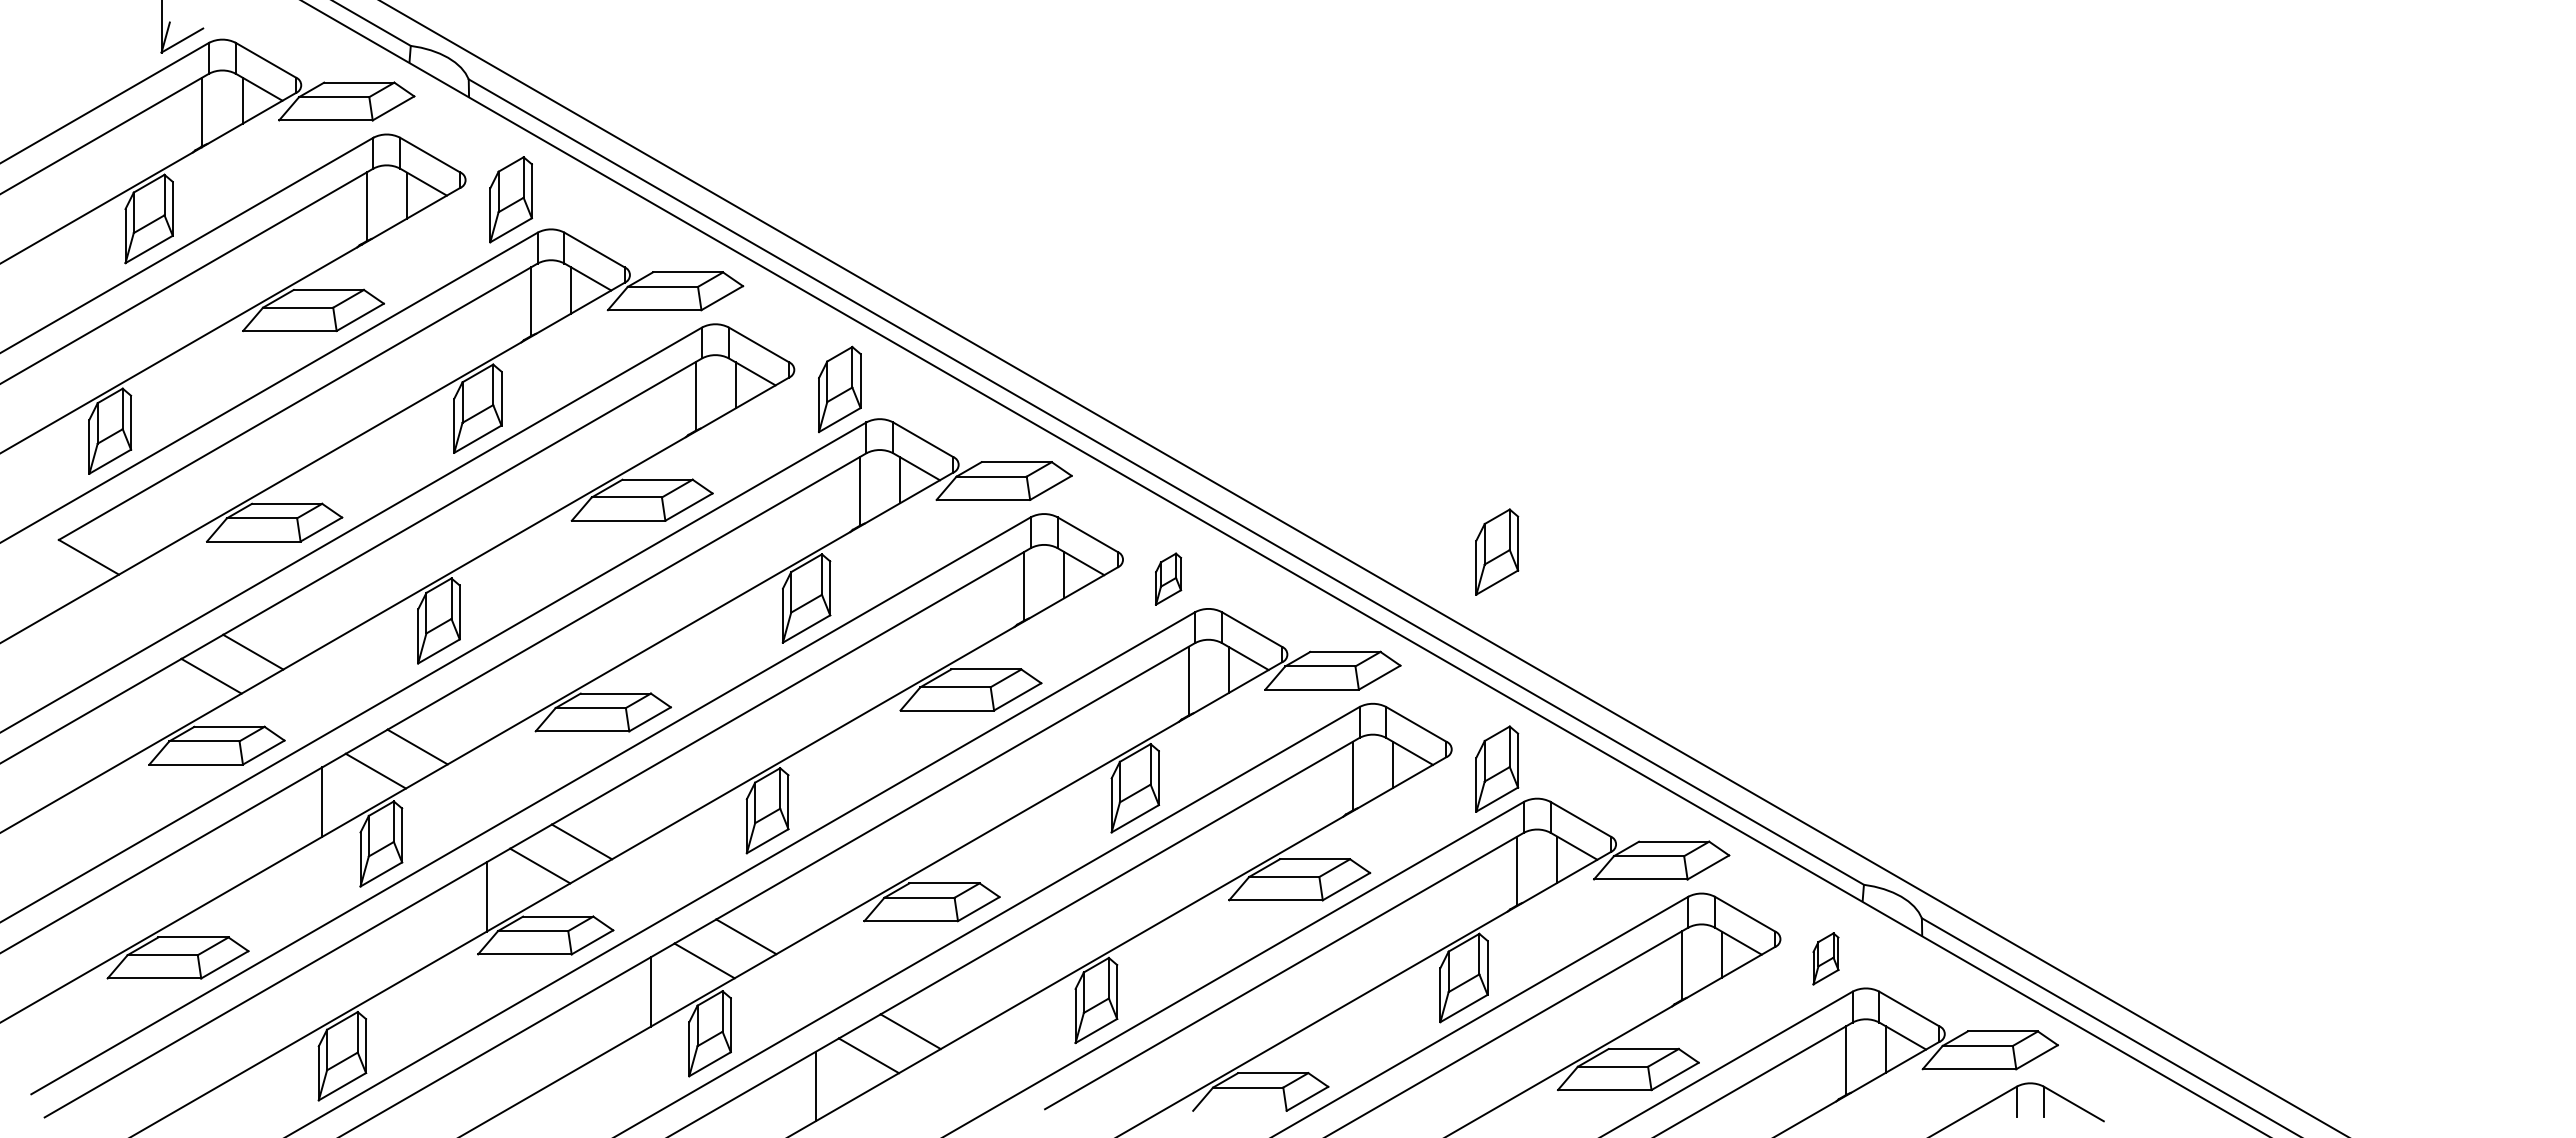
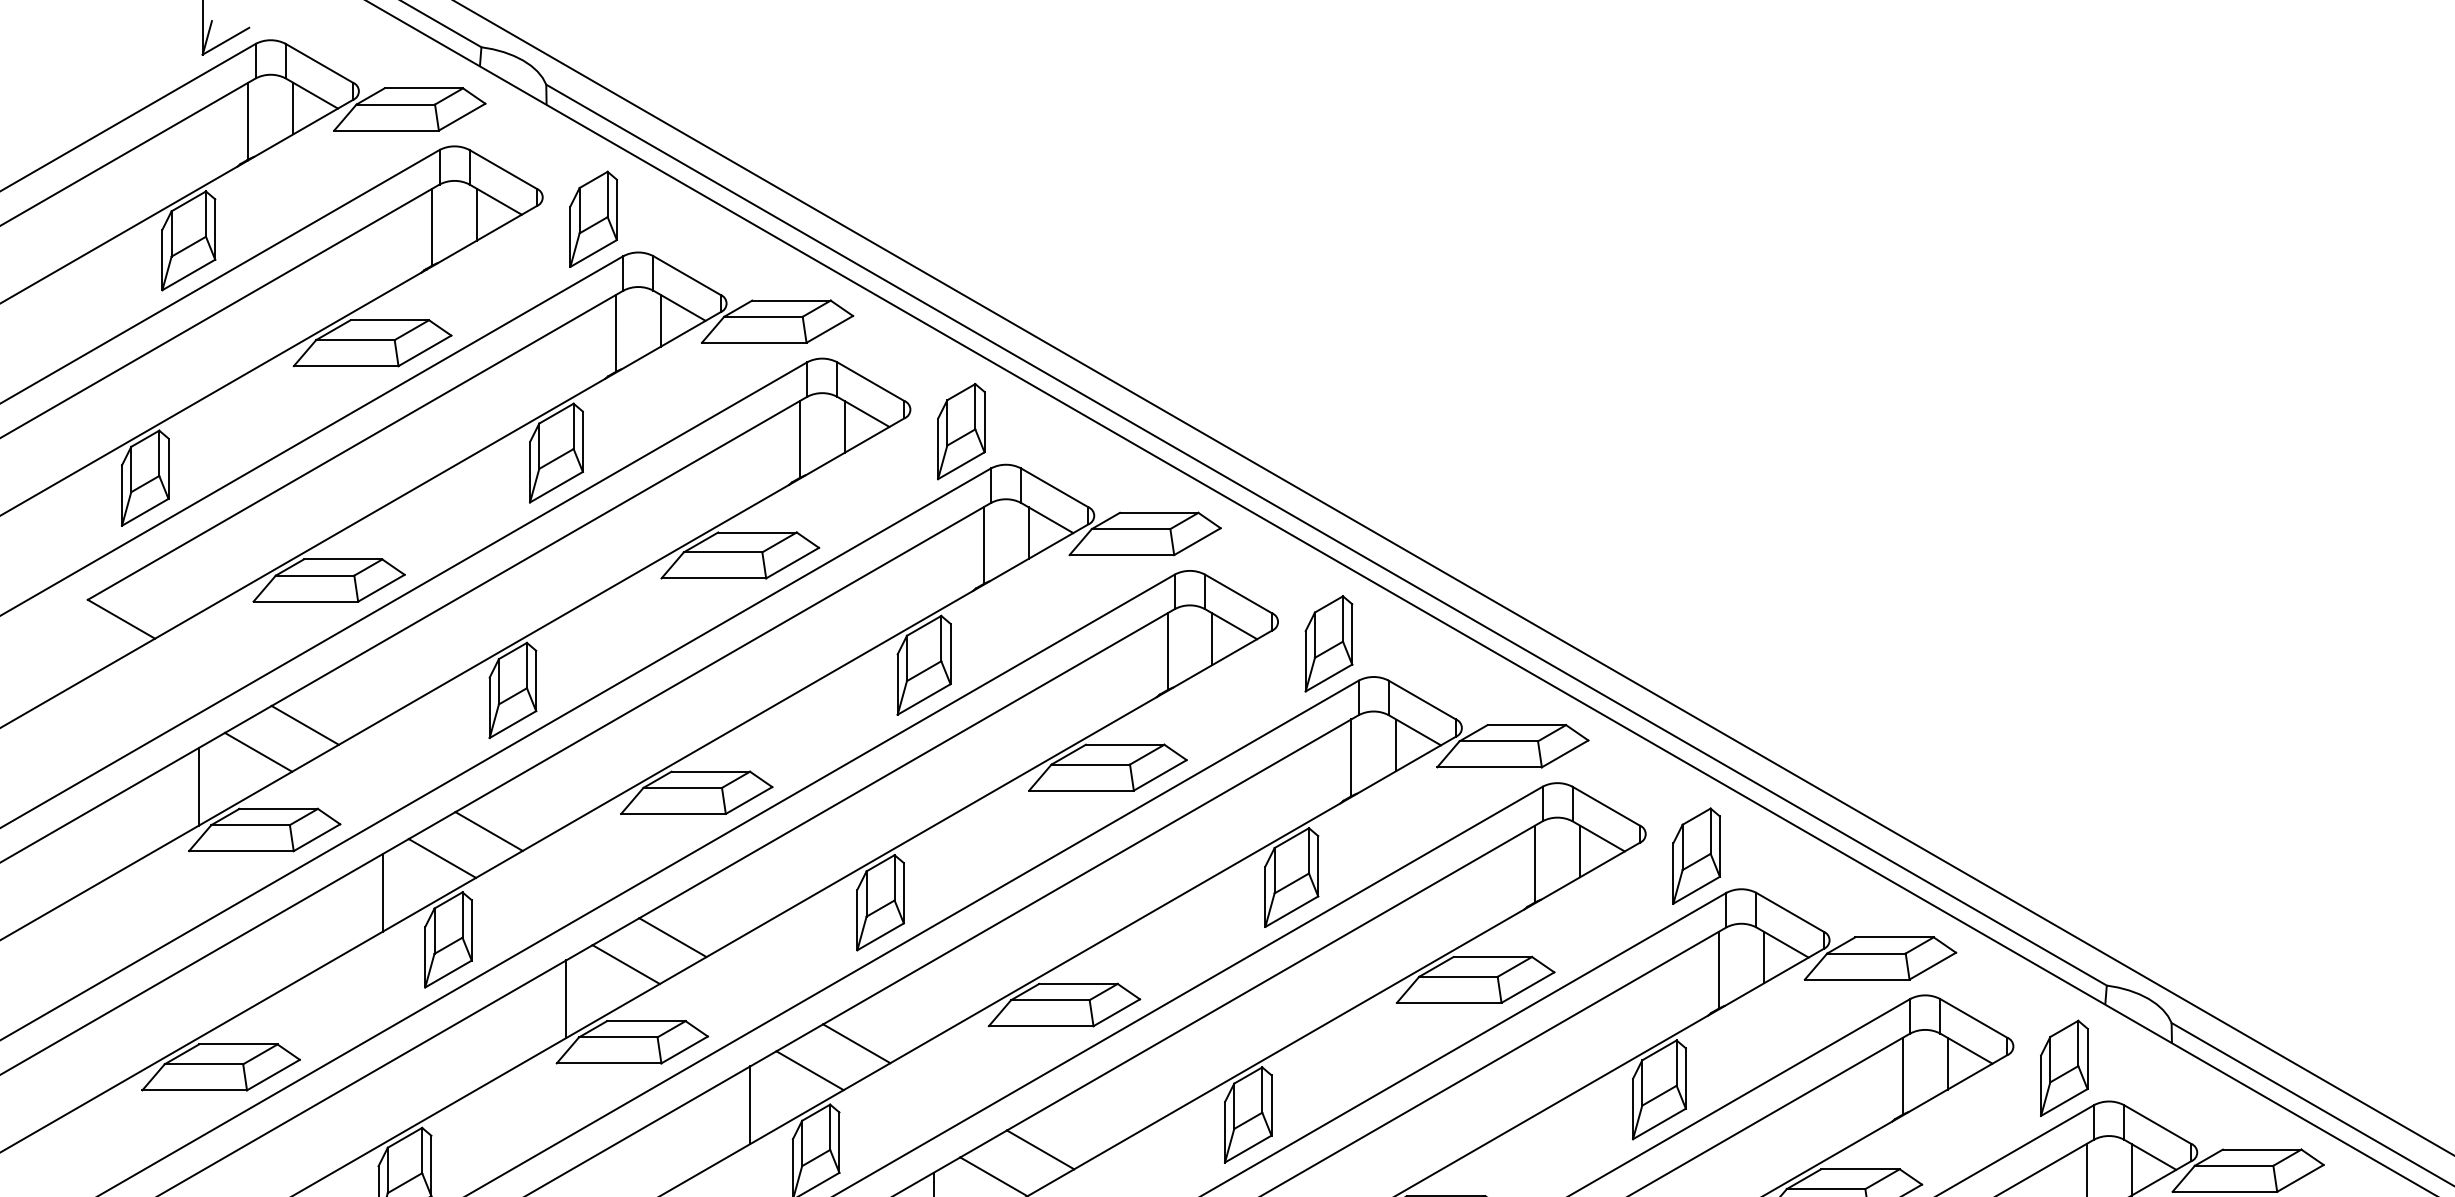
part: (1497, 551) -> (1696, 612), removed
part: (1168, 578) -> (1328, 642), size x1.67
line: (158, 706) -> (199, 786), added
part: (1825, 958) -> (2063, 1068), size x1.67

